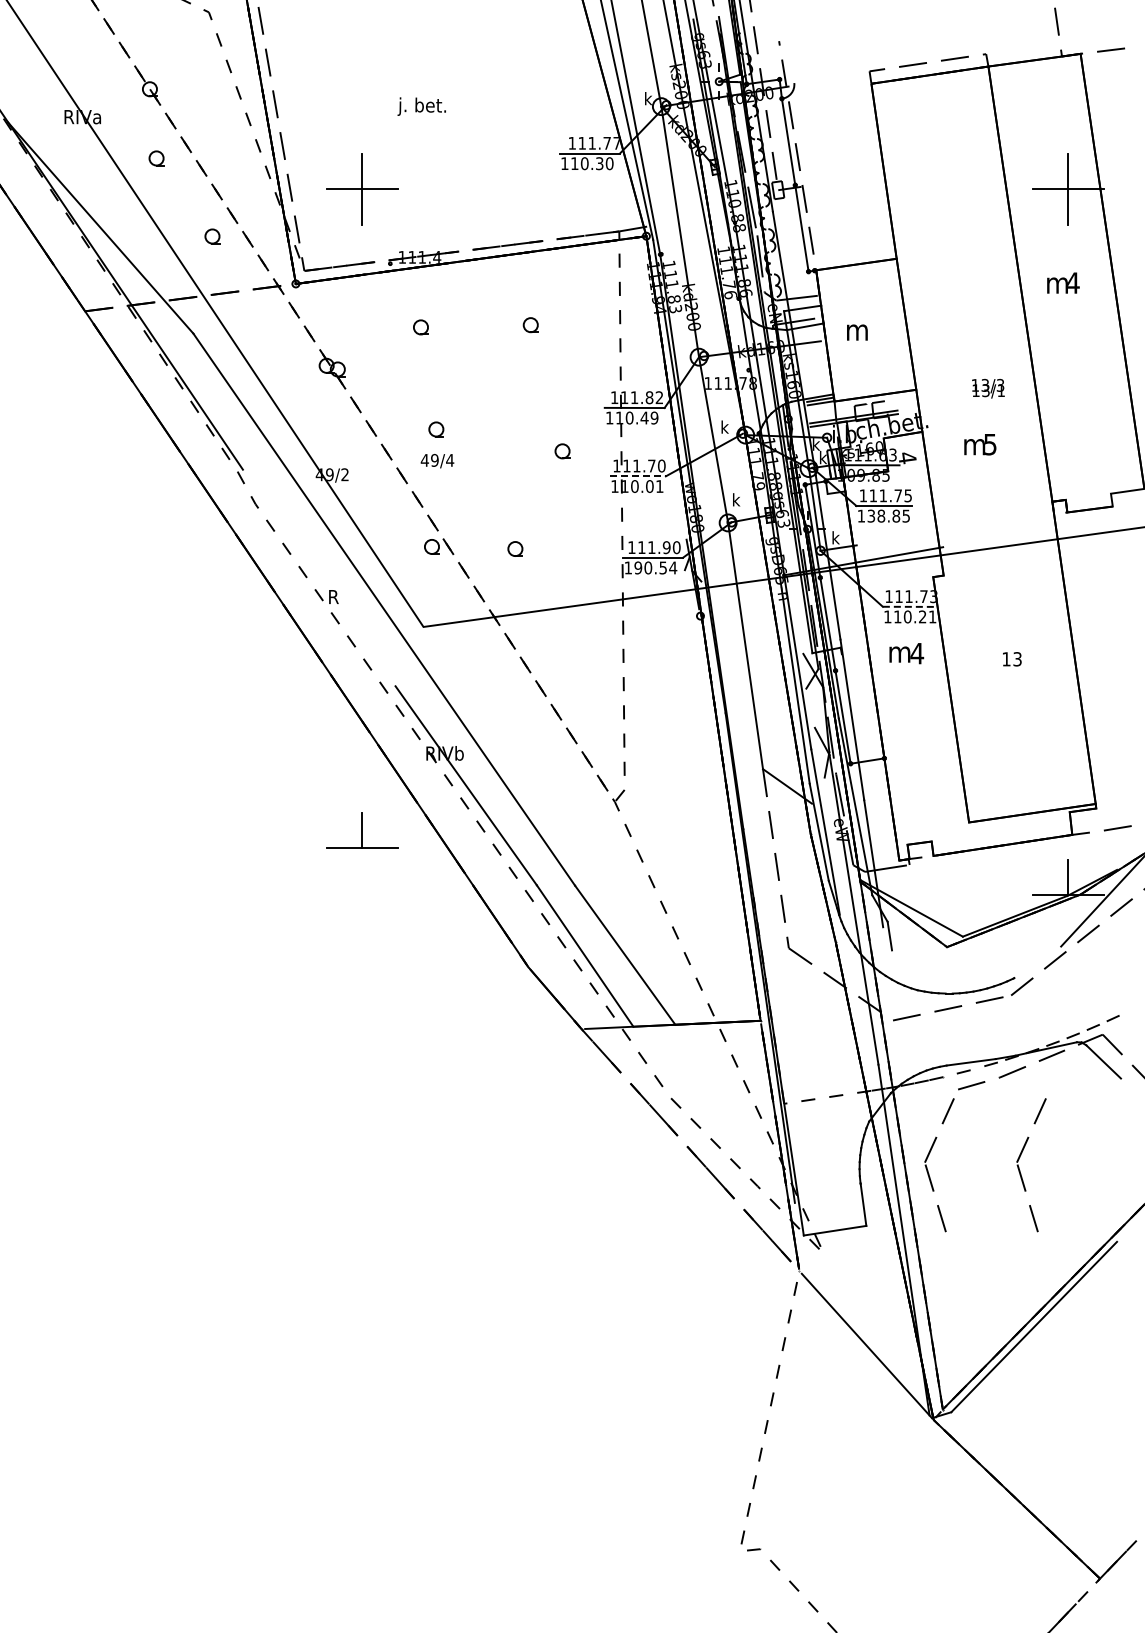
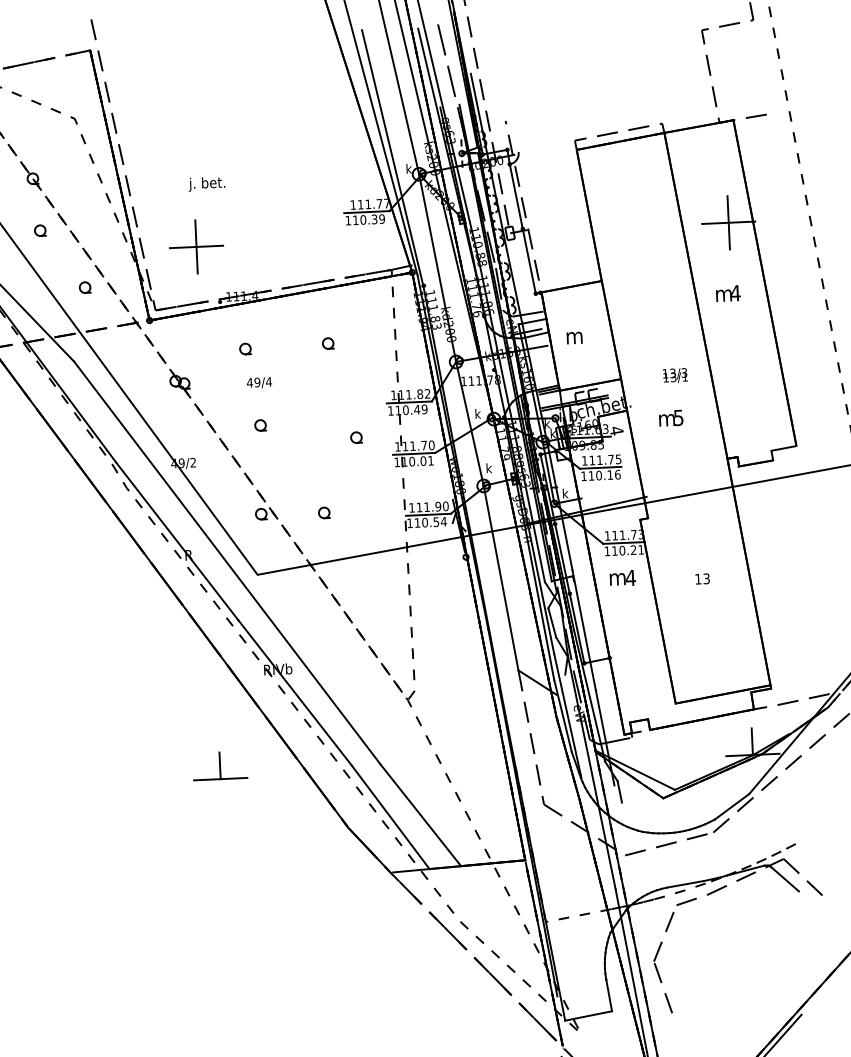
text: (421, 106) -> (206, 183), moved
text: (609, 163) -> (381, 218), 110.30 -> 110.39
text: (437, 461) -> (259, 383), moved
line: (637, 476) -> (413, 454), dashed -> solid
text: (888, 515) -> (604, 474), 138.85 -> 110.16
text: (638, 567) -> (417, 522), 190.54 -> 110.54
line: (318, 577) -> (176, 541), added
line: (792, 582) -> (534, 528), added
line: (910, 606) -> (624, 542), dashed -> solid
line: (810, 707) -> (552, 622), added
part: (362, 830) -> (220, 765), moved
line: (1037, 962) -> (732, 806), added
part: (1020, 1170) -> (726, 964), removed

